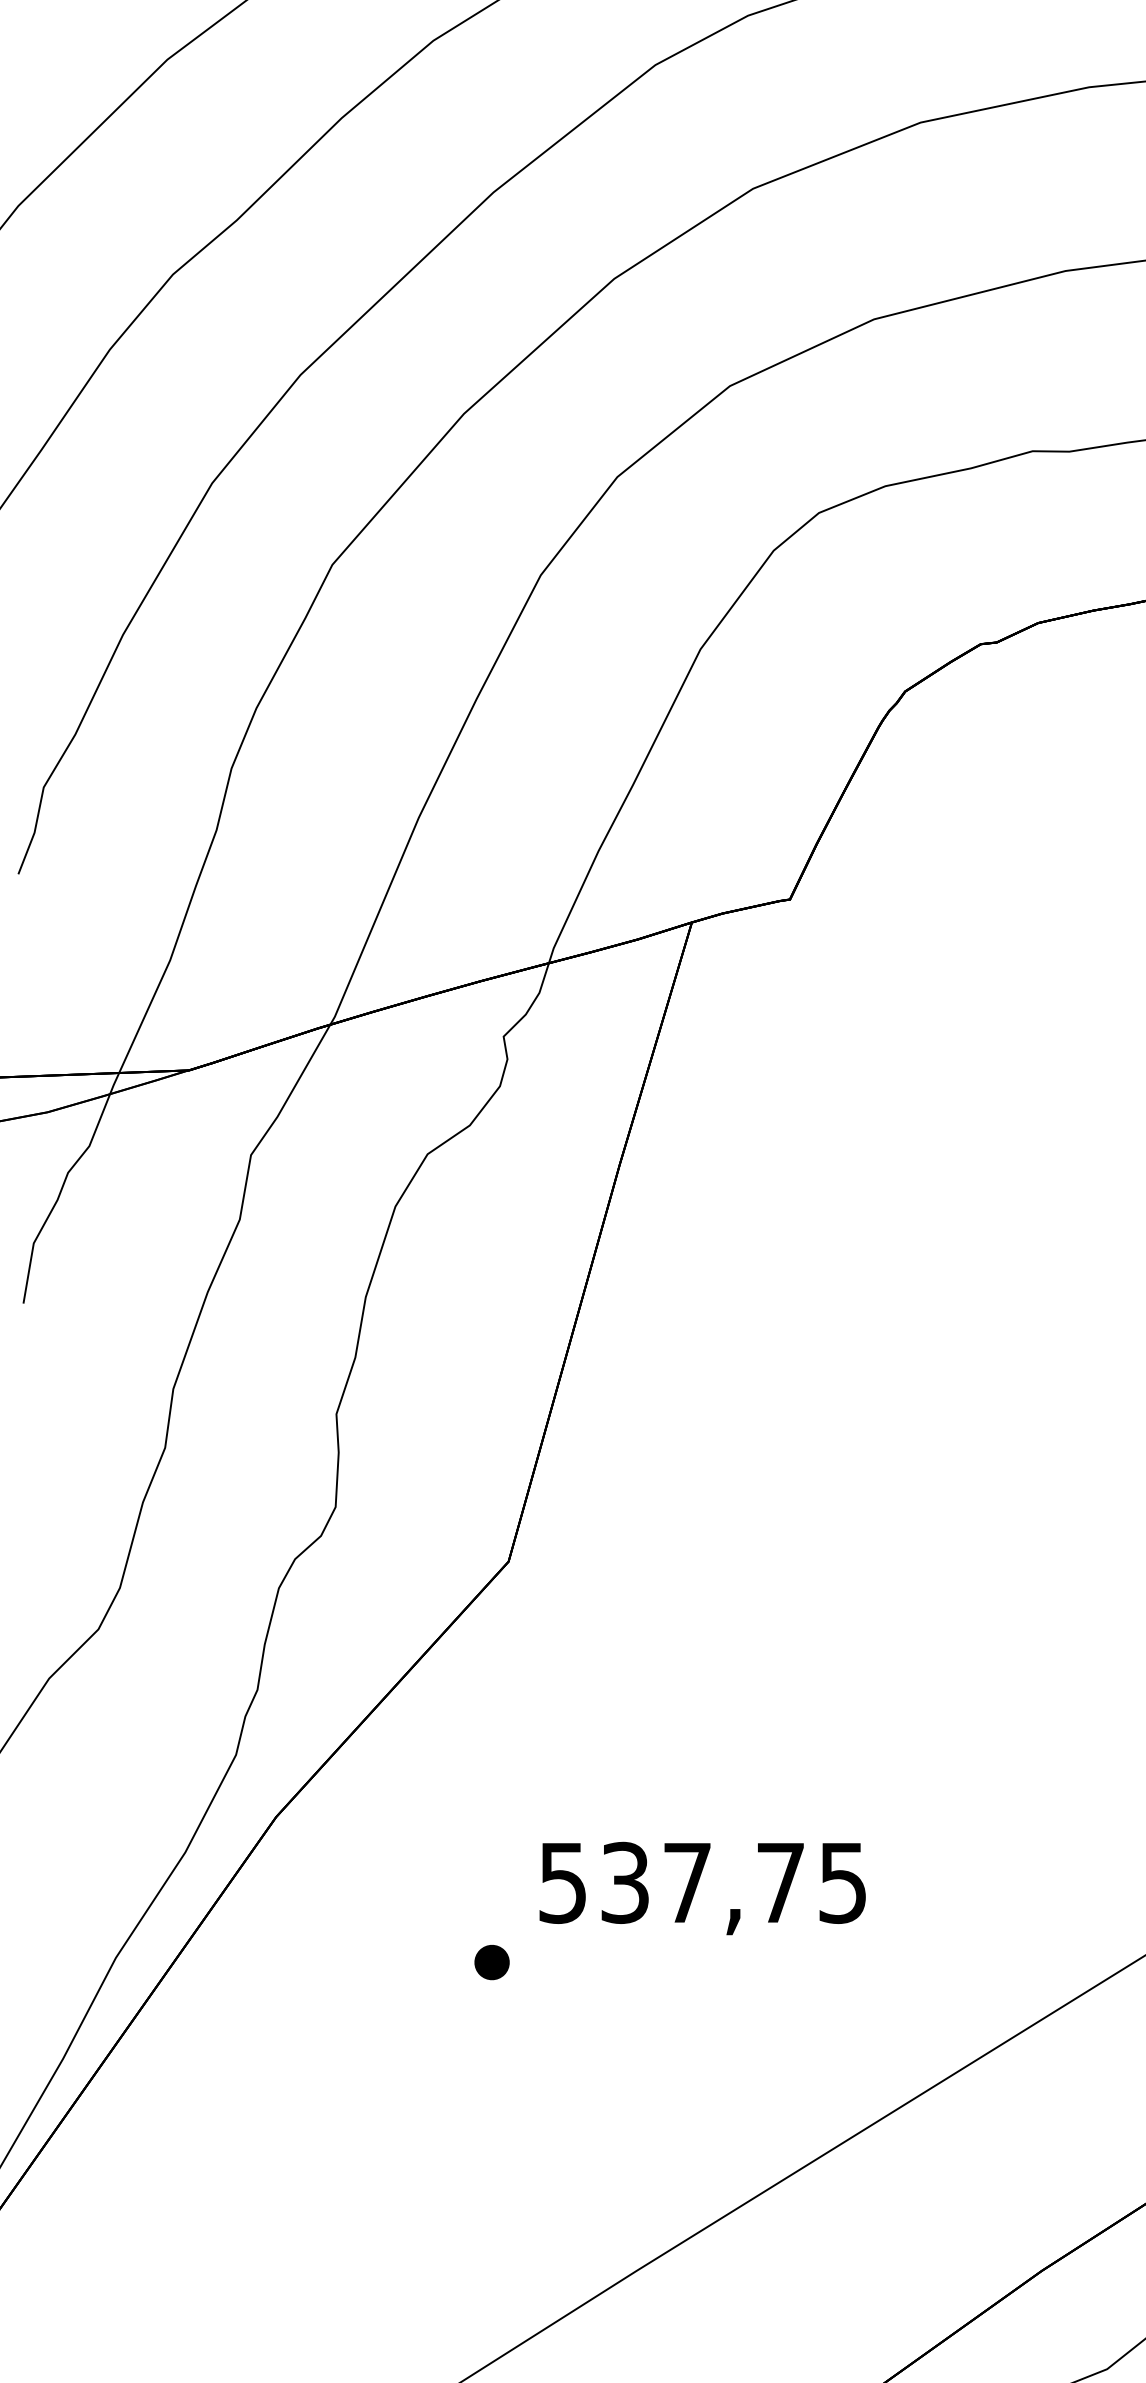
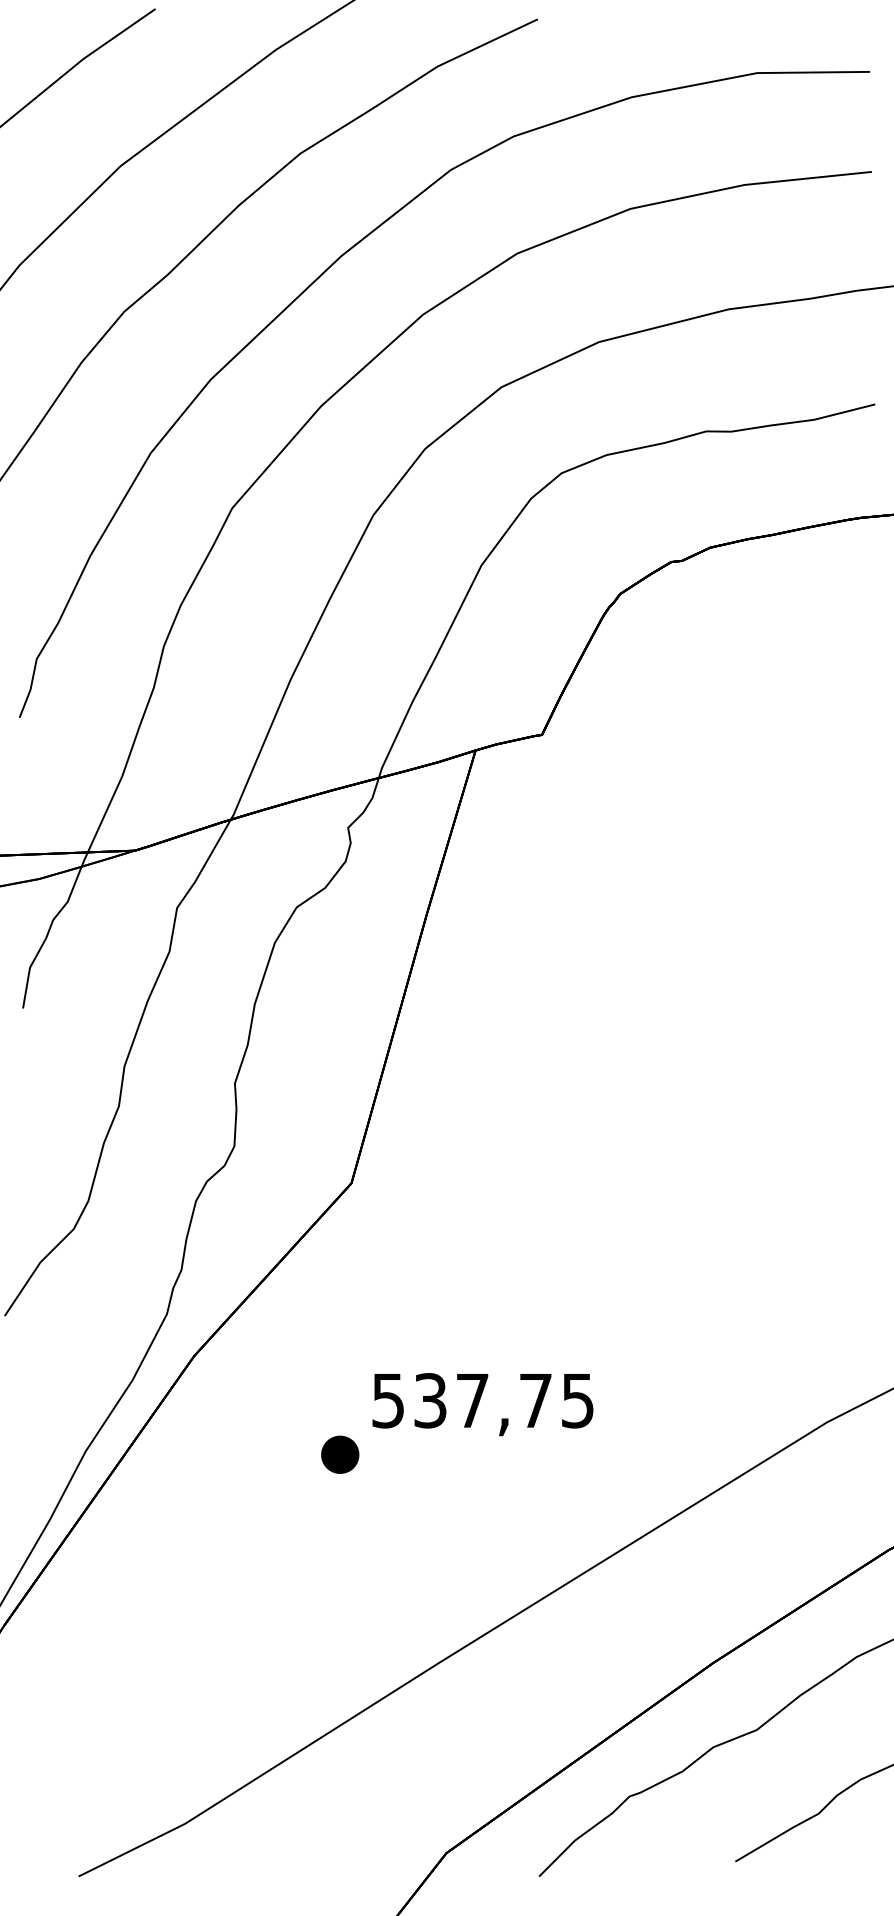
part: (492, 1962) -> (340, 1454), size x1.6

